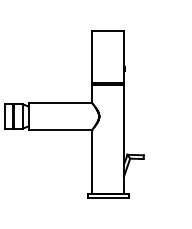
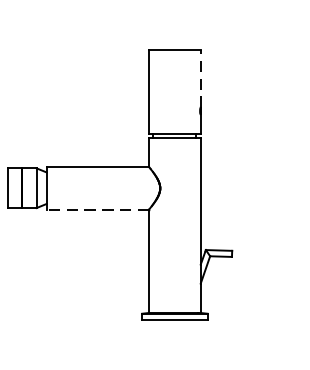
line: (124, 48) -> (200, 78), solid -> dashed
line: (60, 129) -> (97, 209), solid -> dashed

